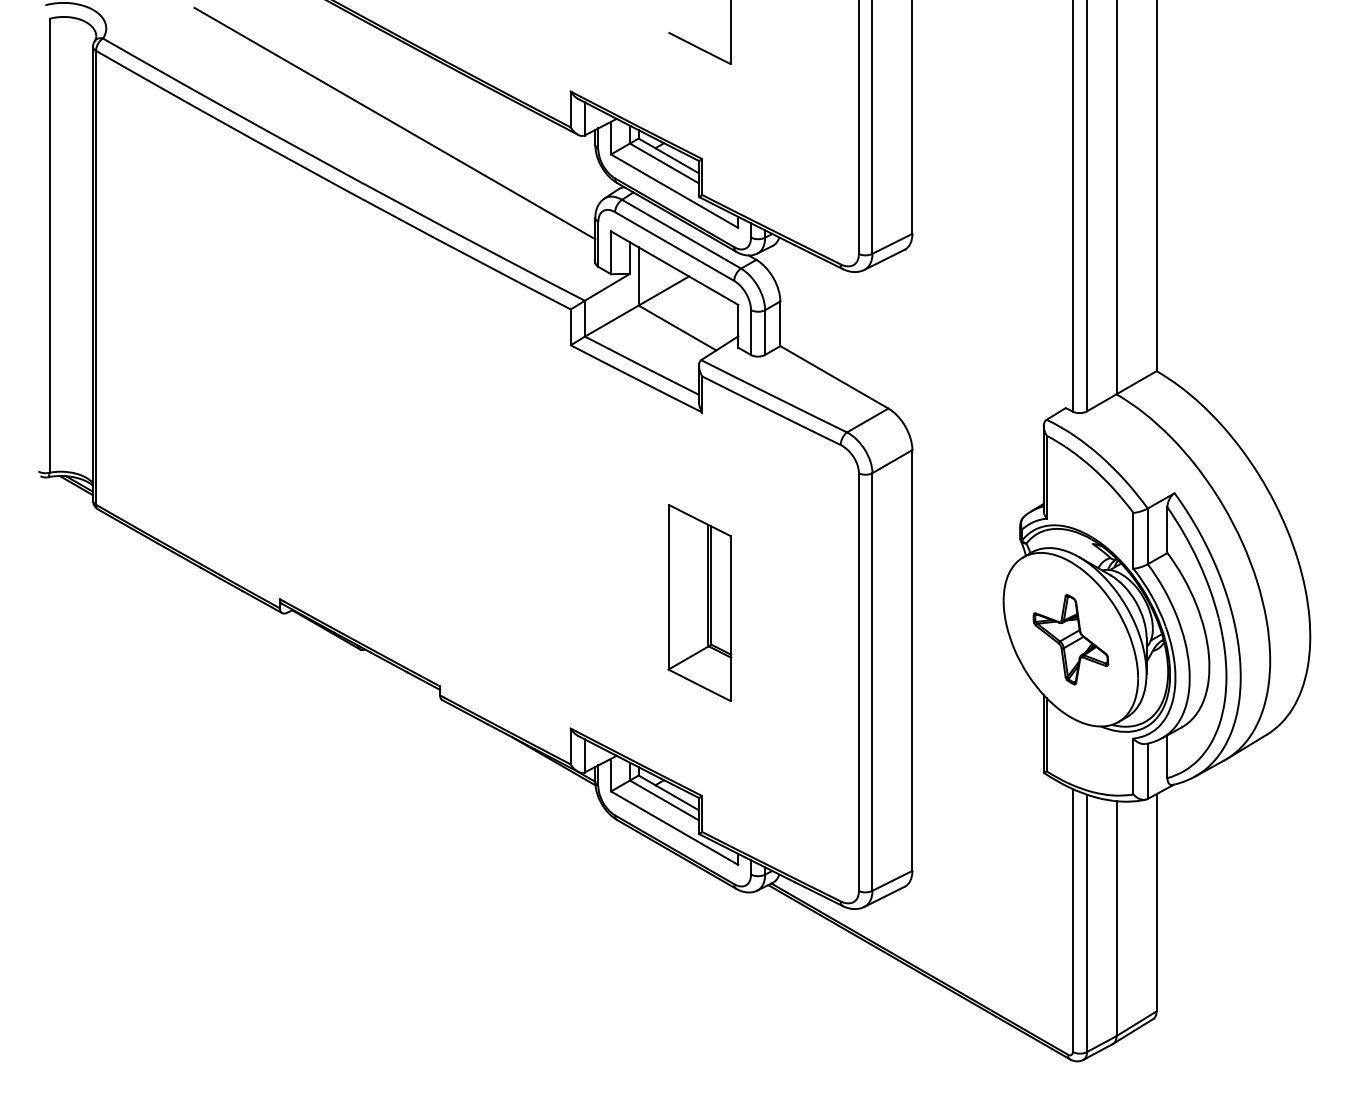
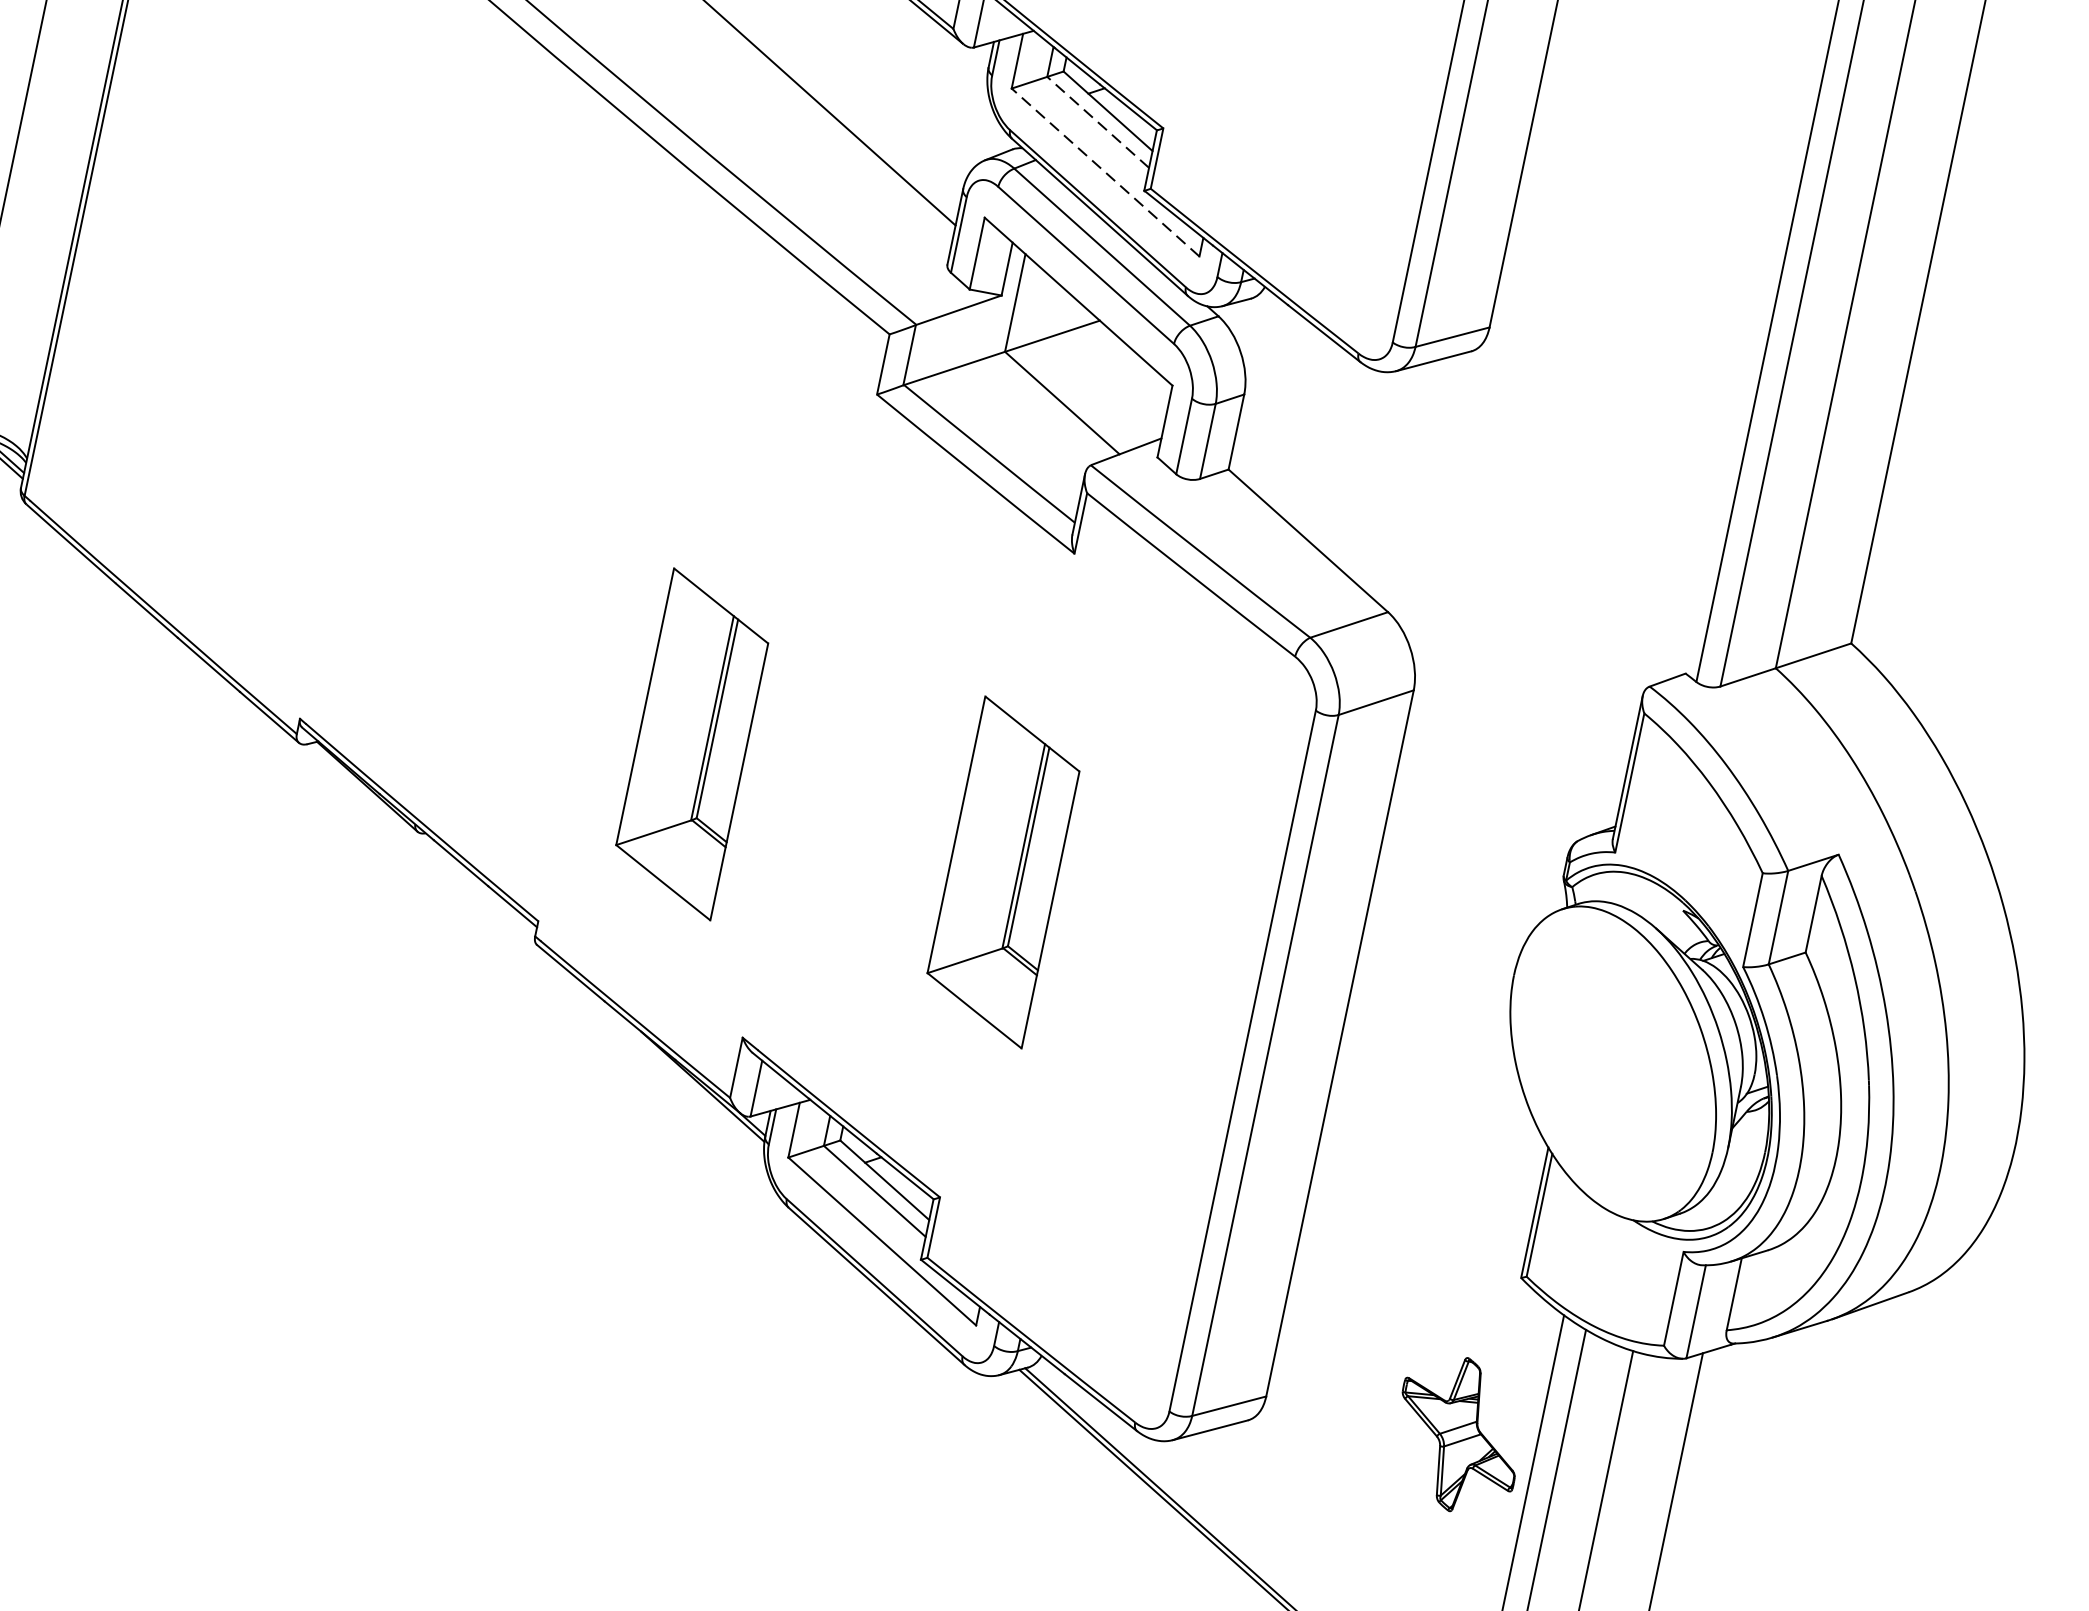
line: (664, 163) -> (1098, 122), solid -> dashed
line: (674, 190) -> (1105, 171), solid -> dashed
part: (506, 566) -> (691, 743), added
part: (1070, 639) -> (1458, 1434), moved

